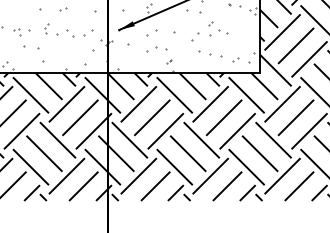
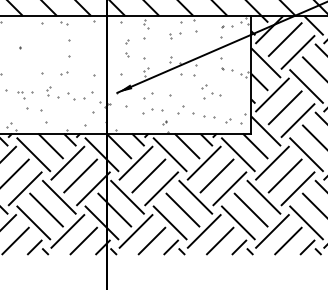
part: (195, 37) -> (180, 109), moved

